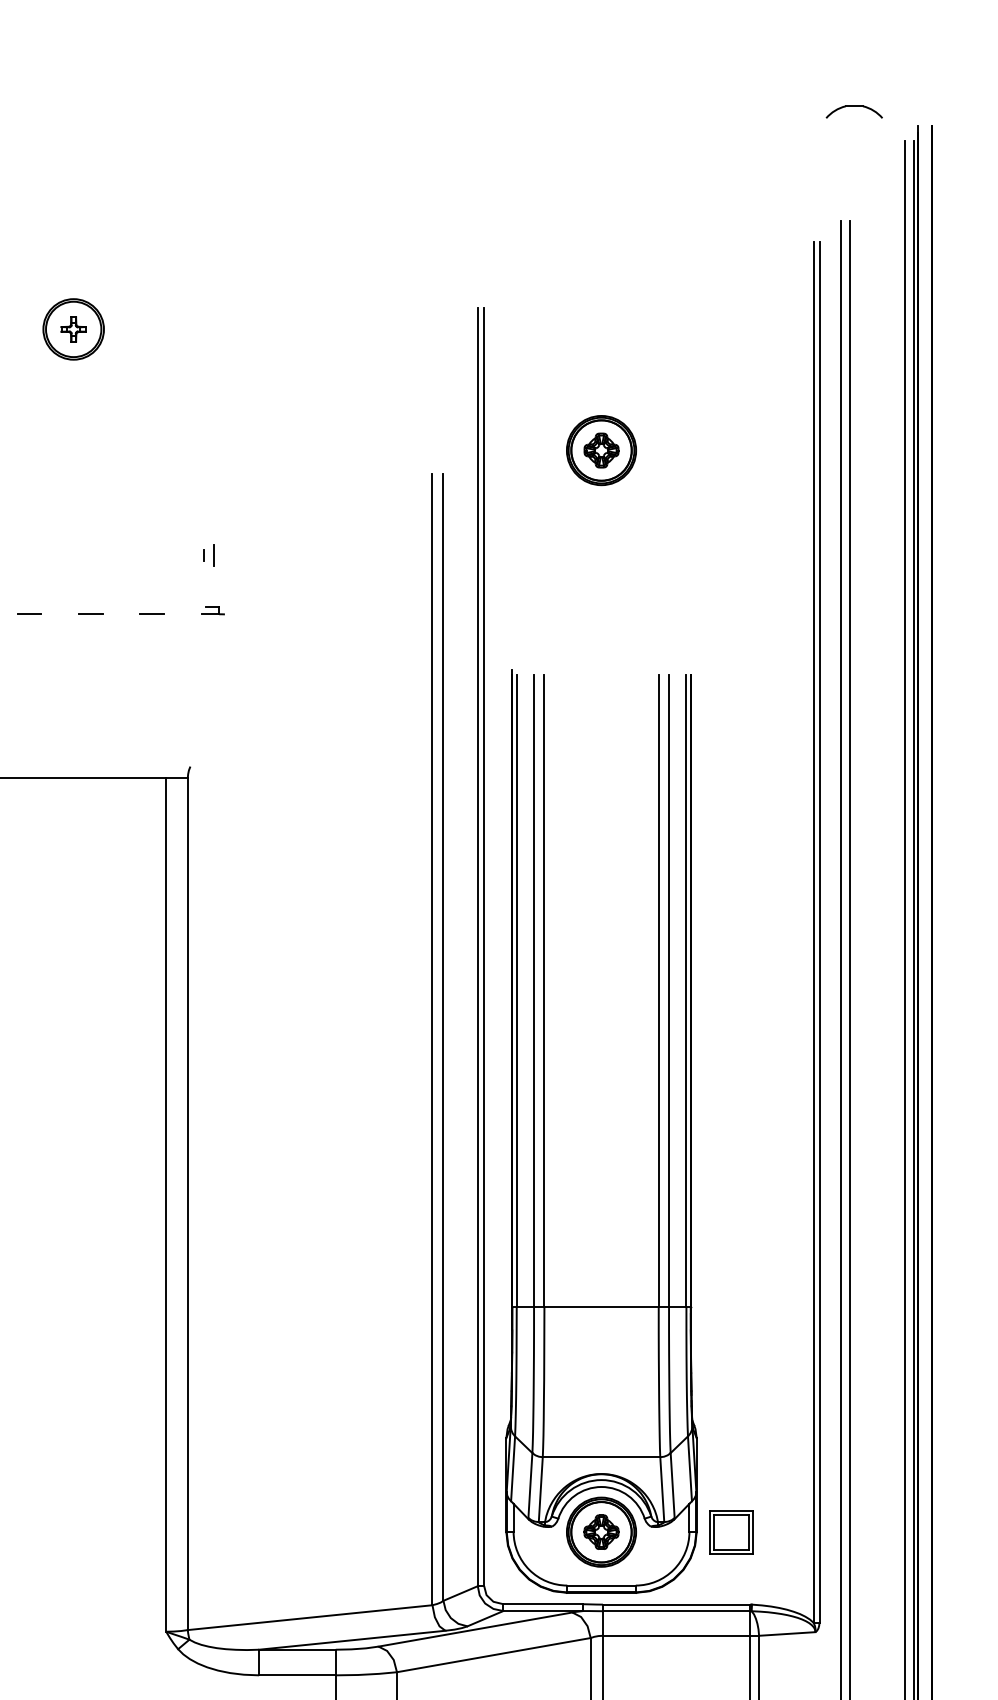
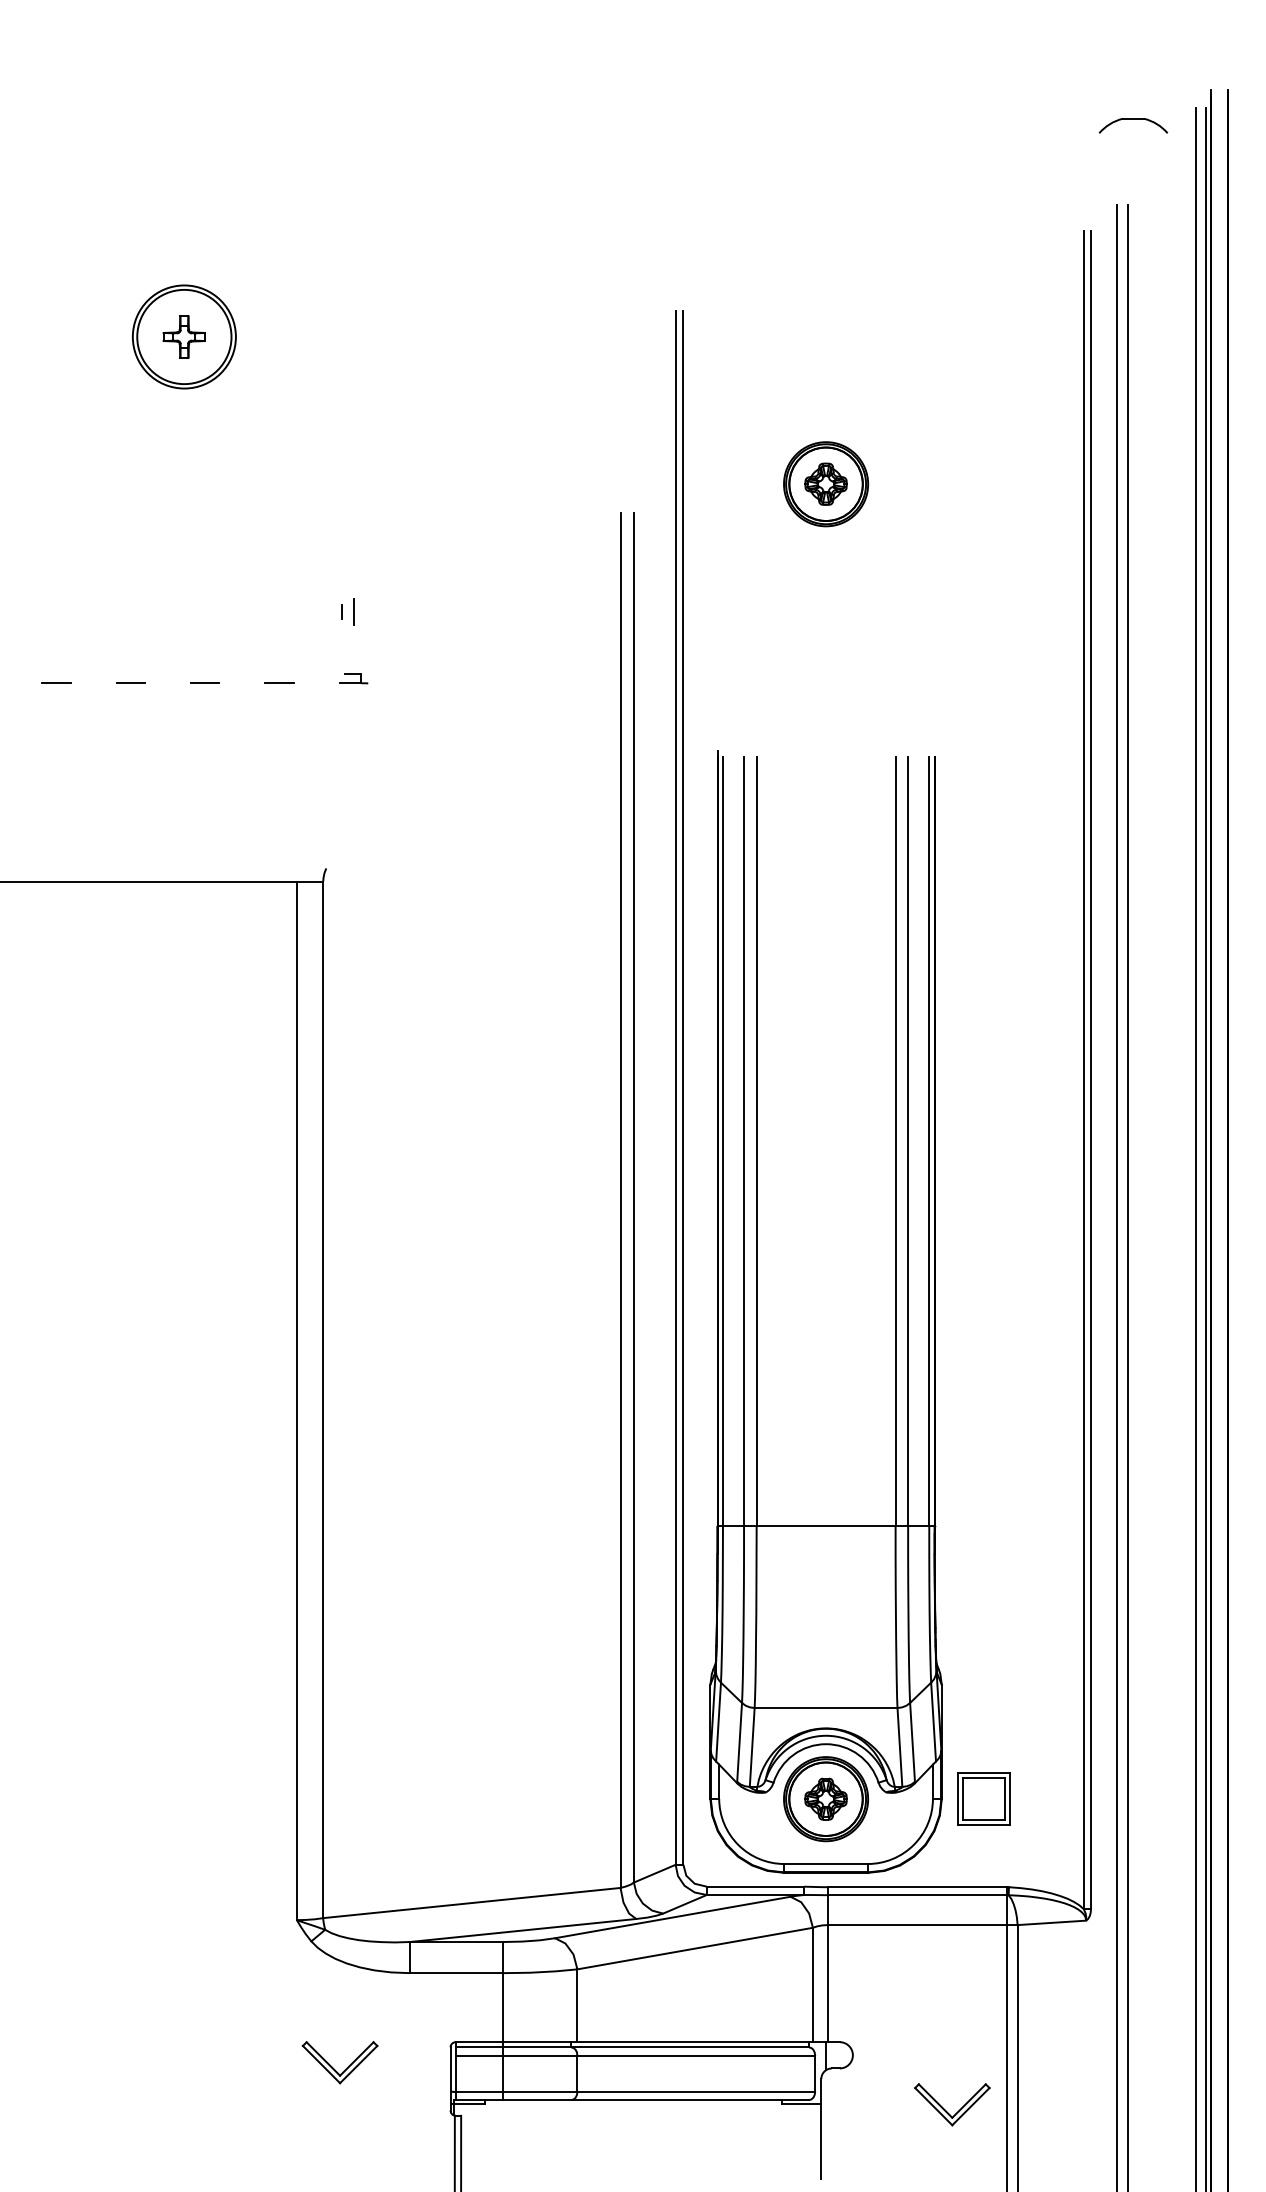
part: (854, 111) -> (1133, 125), moved
part: (73, 329) -> (184, 336), size x1.4

